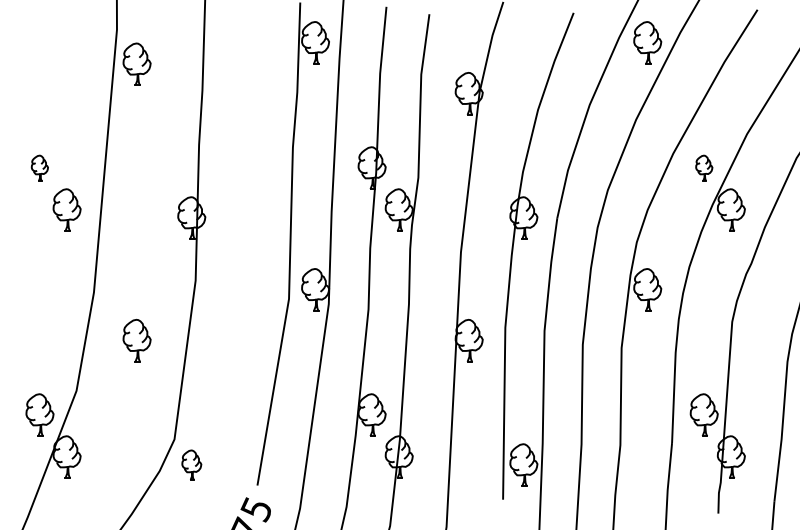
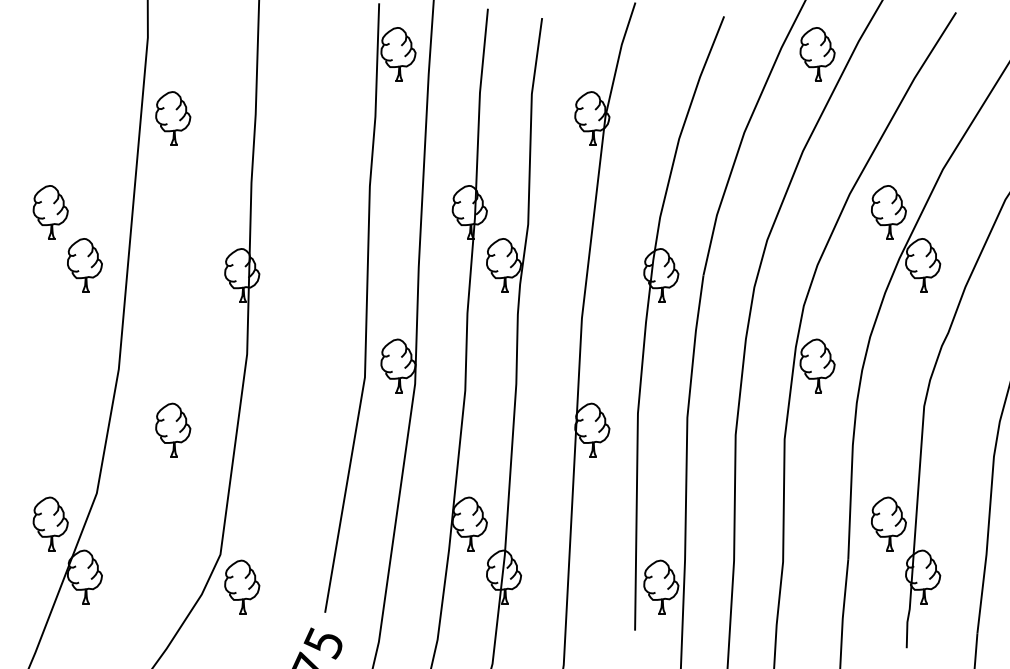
part: (137, 64) -> (173, 118), moved
part: (39, 168) -> (50, 212), size x1.67
part: (703, 168) -> (888, 212), size x1.67
part: (191, 464) -> (242, 586), size x1.43

